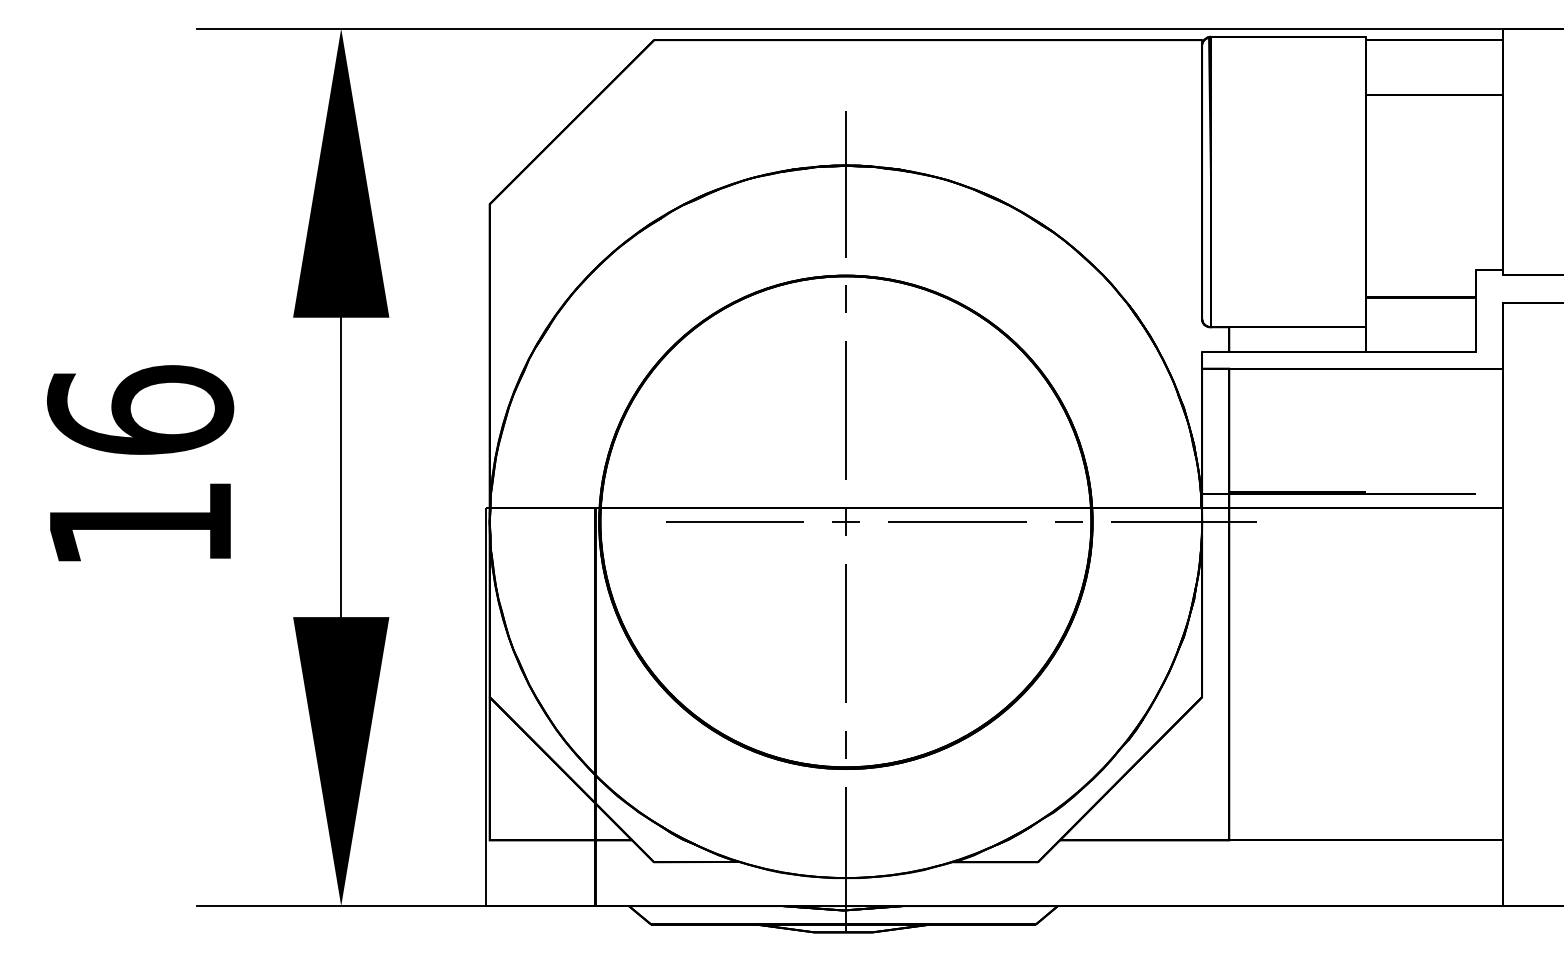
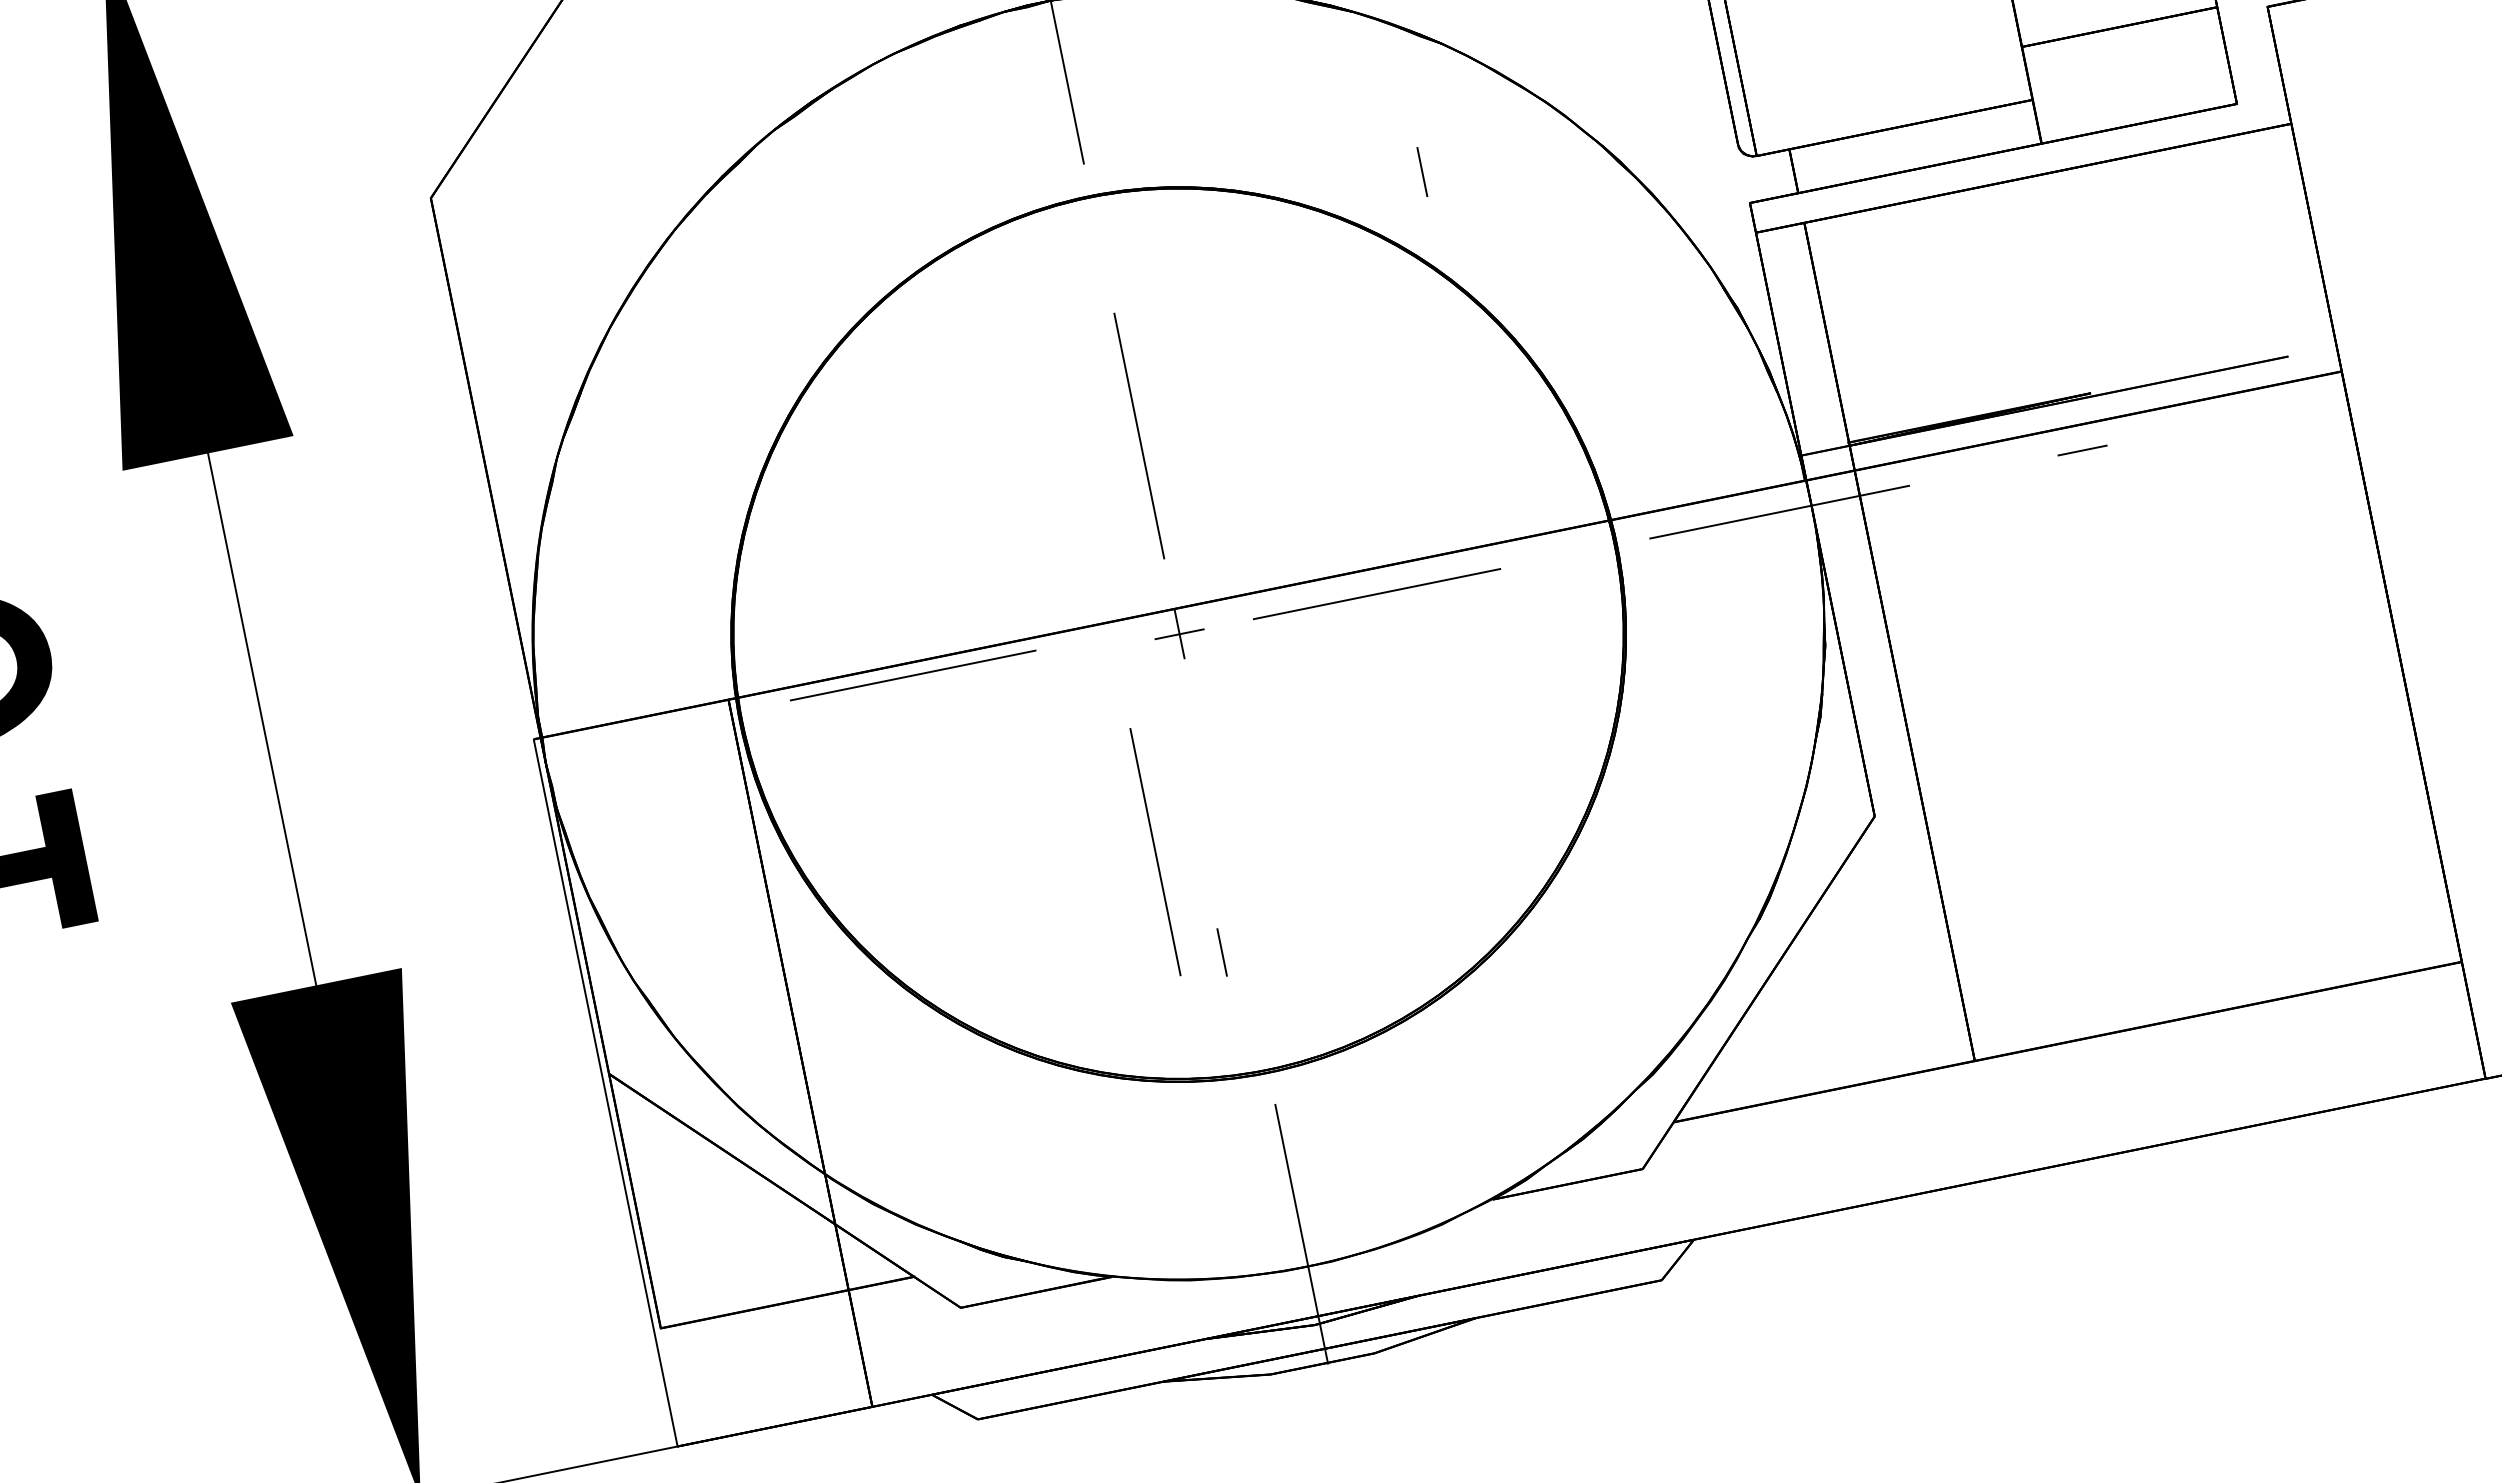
line: (845, 298) -> (1420, 171), moved
line: (734, 521) -> (912, 674), moved
line: (1068, 521) -> (2082, 449), moved
line: (845, 633) -> (1153, 852), moved
line: (845, 744) -> (1220, 952), moved

